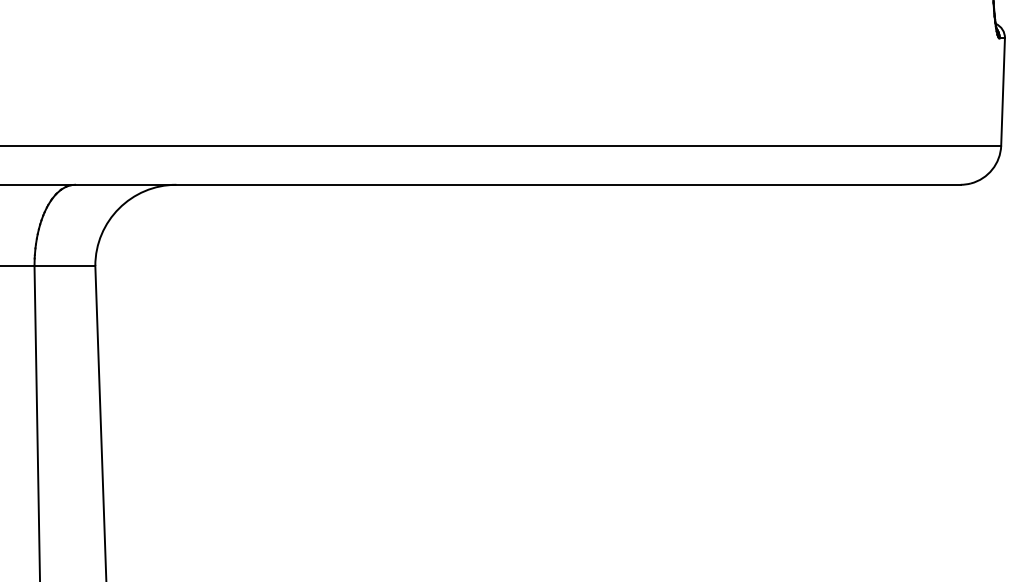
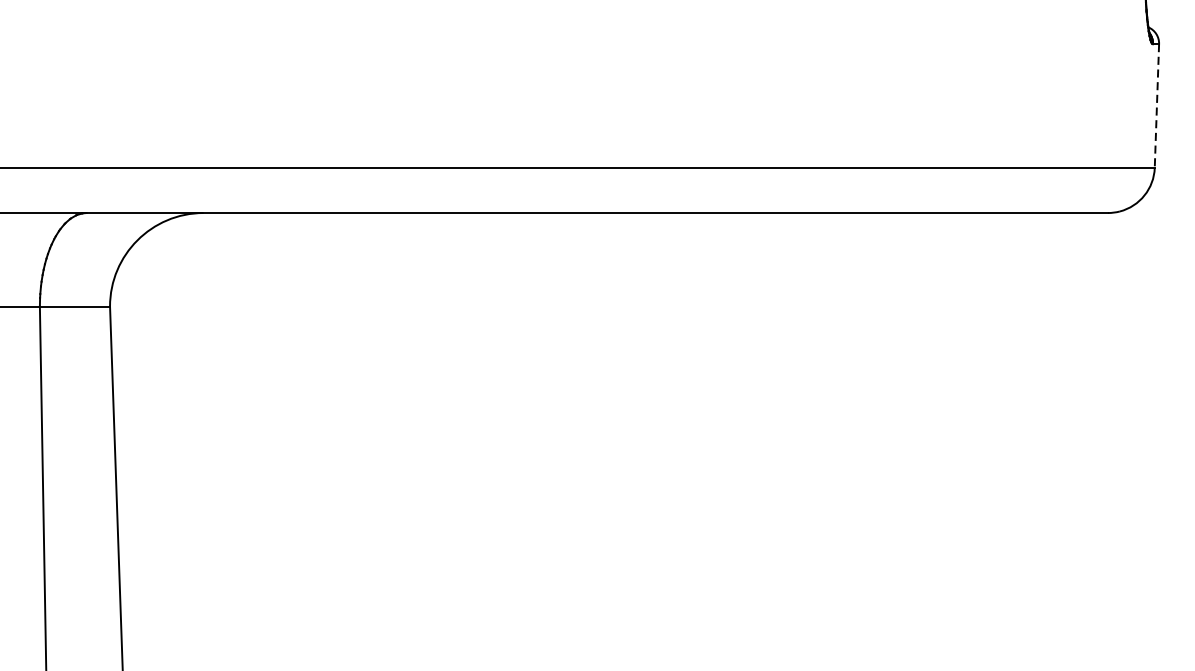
line: (1003, 92) -> (1157, 106), solid -> dashed

